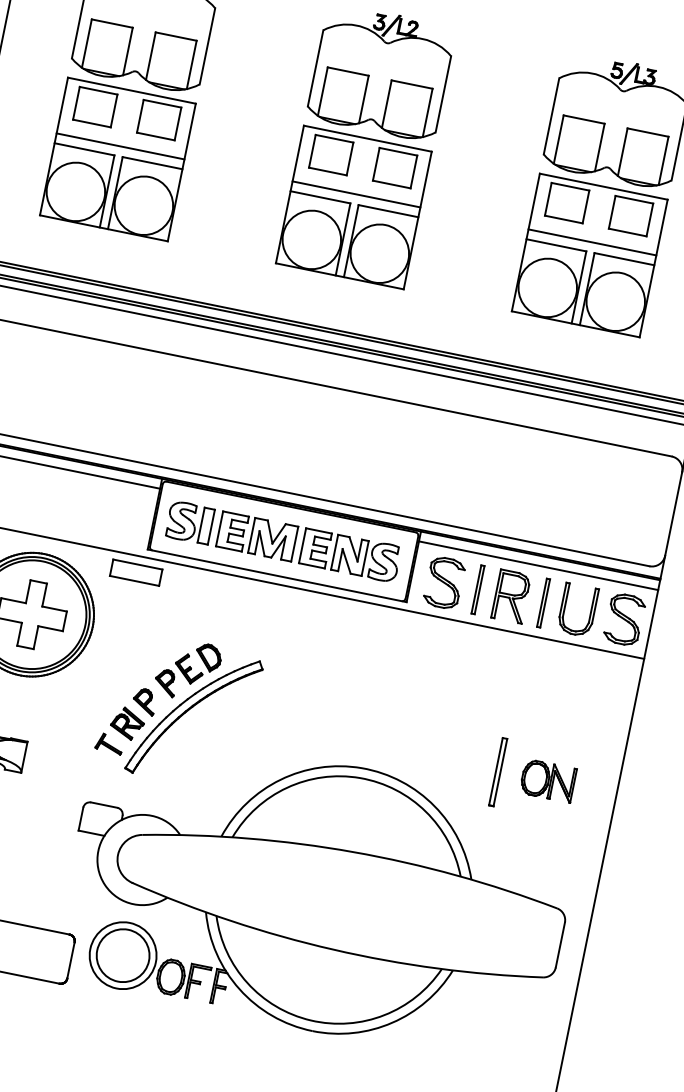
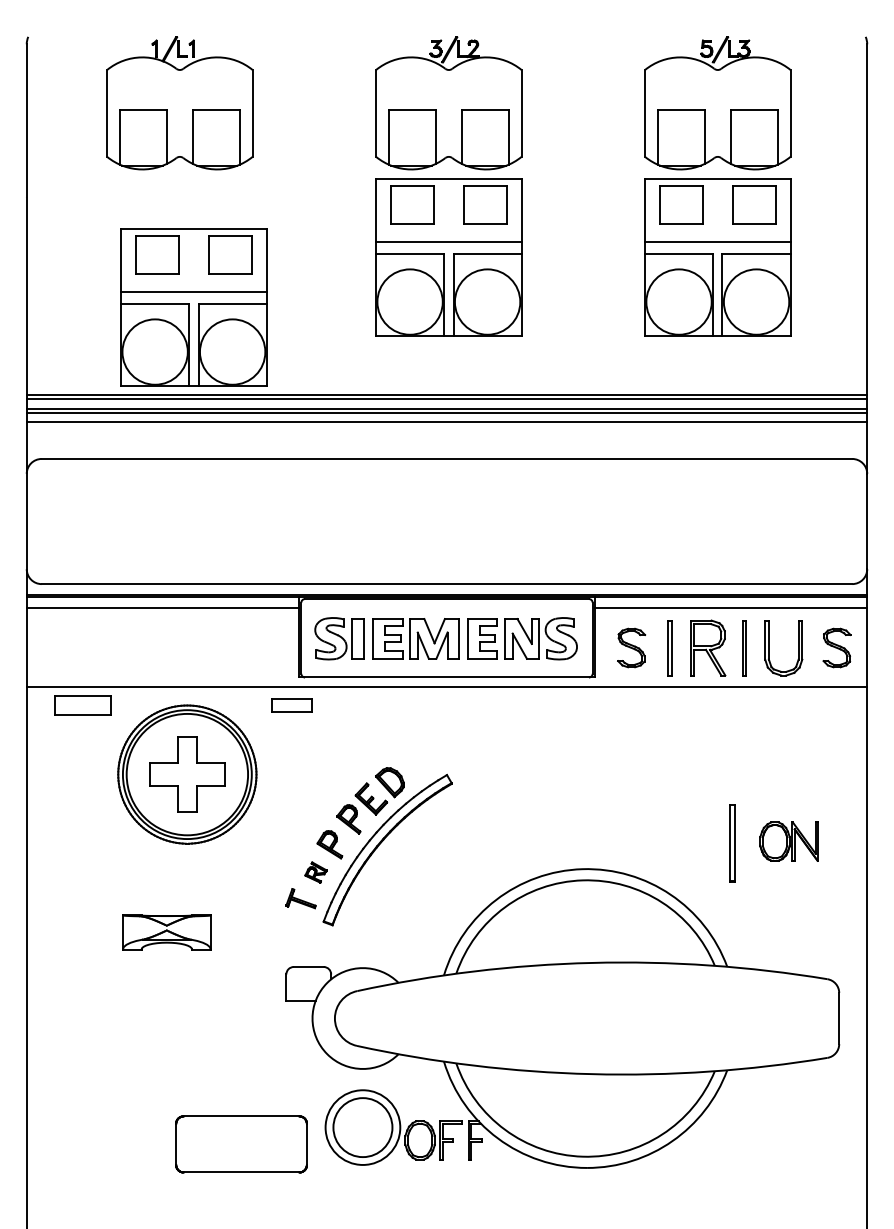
part: (117, 159) -> (193, 307), moved
part: (135, 572) -> (291, 705), size x0.7
part: (444, 582) -> (631, 647), size x0.7
part: (624, 619) -> (836, 647), size x0.7
part: (127, 723) -> (315, 872), size x0.6

